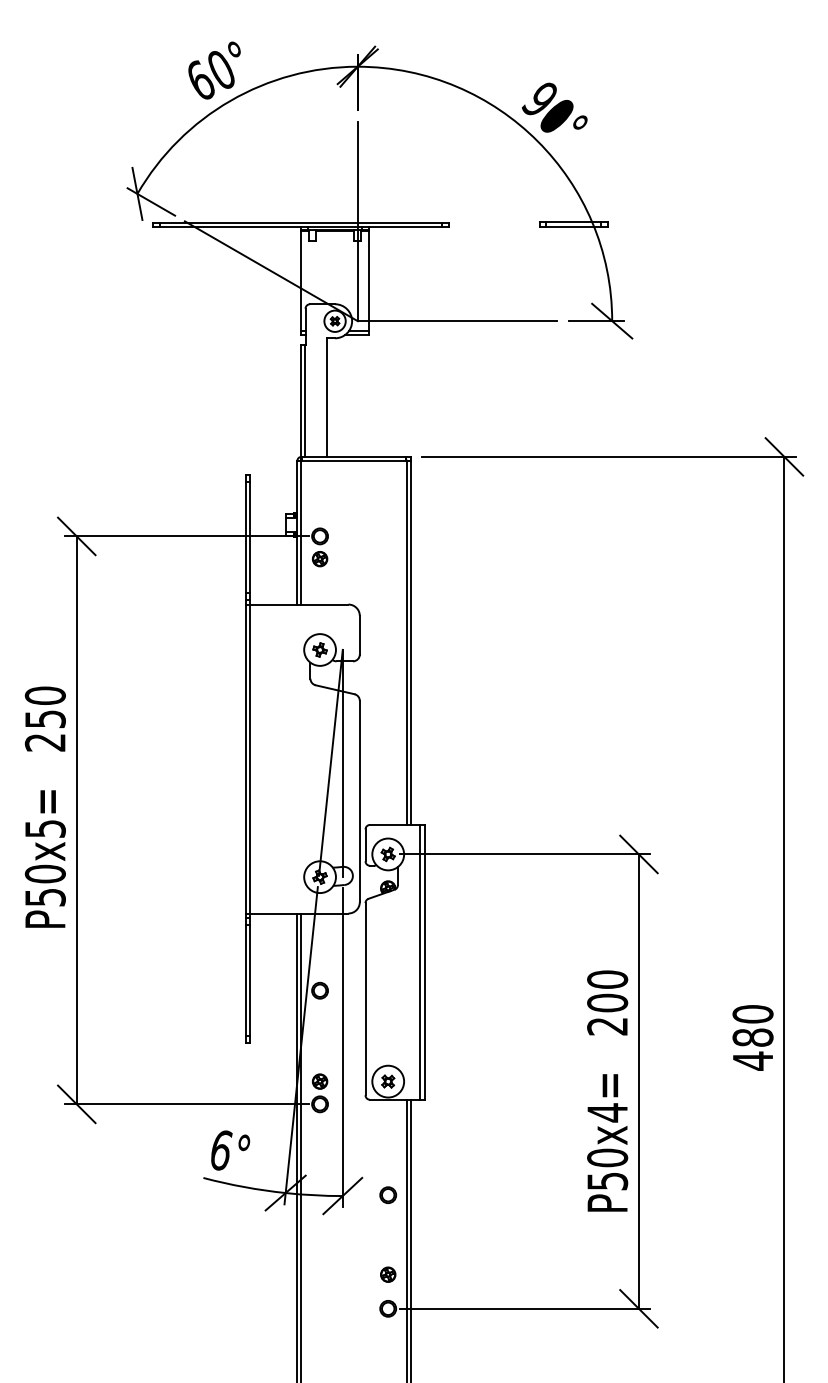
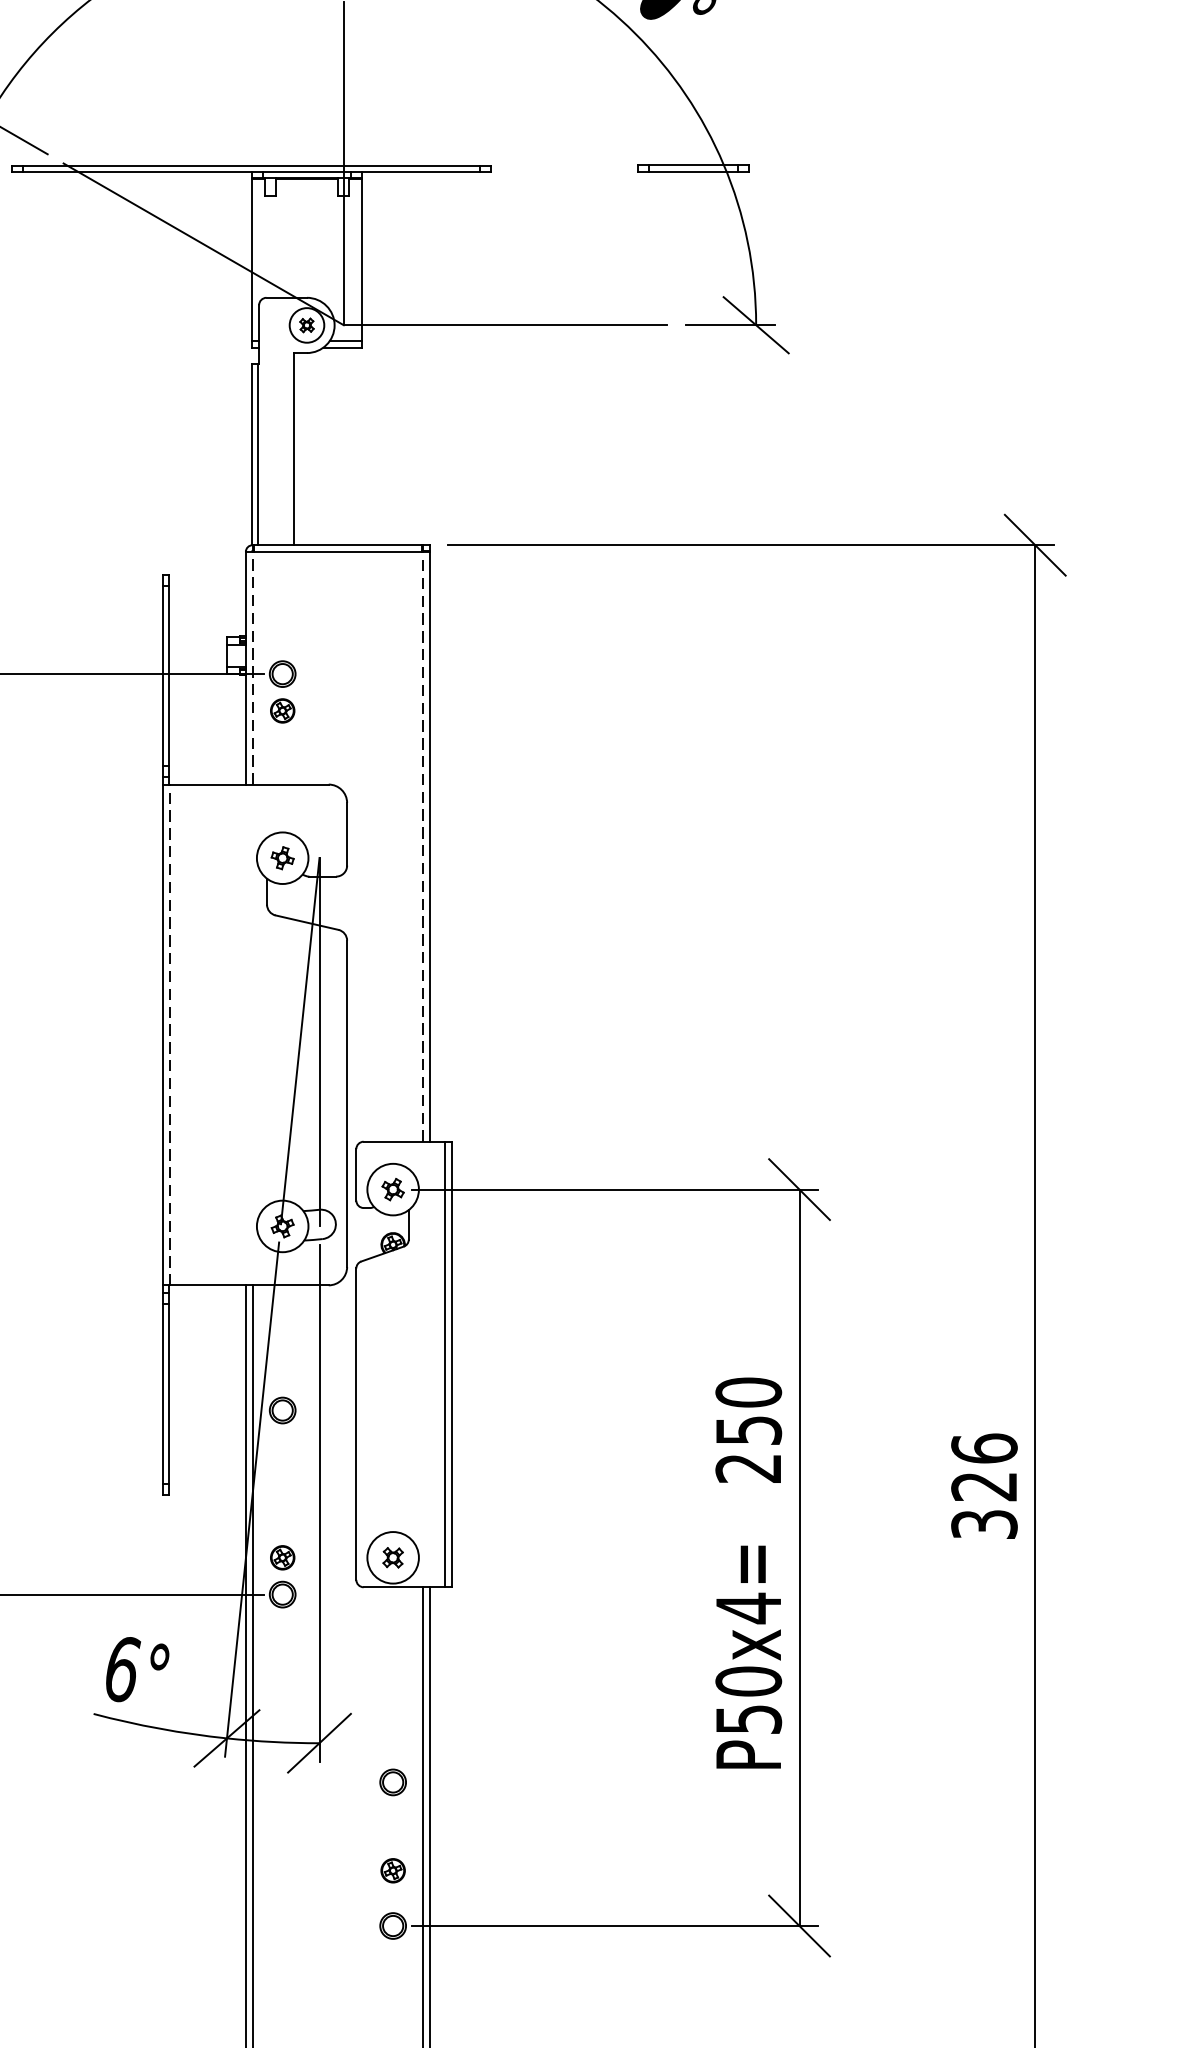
line: (301, 532) -> (252, 667), solid -> dashed
line: (406, 642) -> (422, 846), solid -> dashed
line: (250, 758) -> (169, 1034), solid -> dashed
text: (607, 1002) -> (748, 1429), 200 -> 250
text: (752, 1037) -> (983, 1486), 480 -> 326
part: (387, 1194) -> (391, 1781), moved

